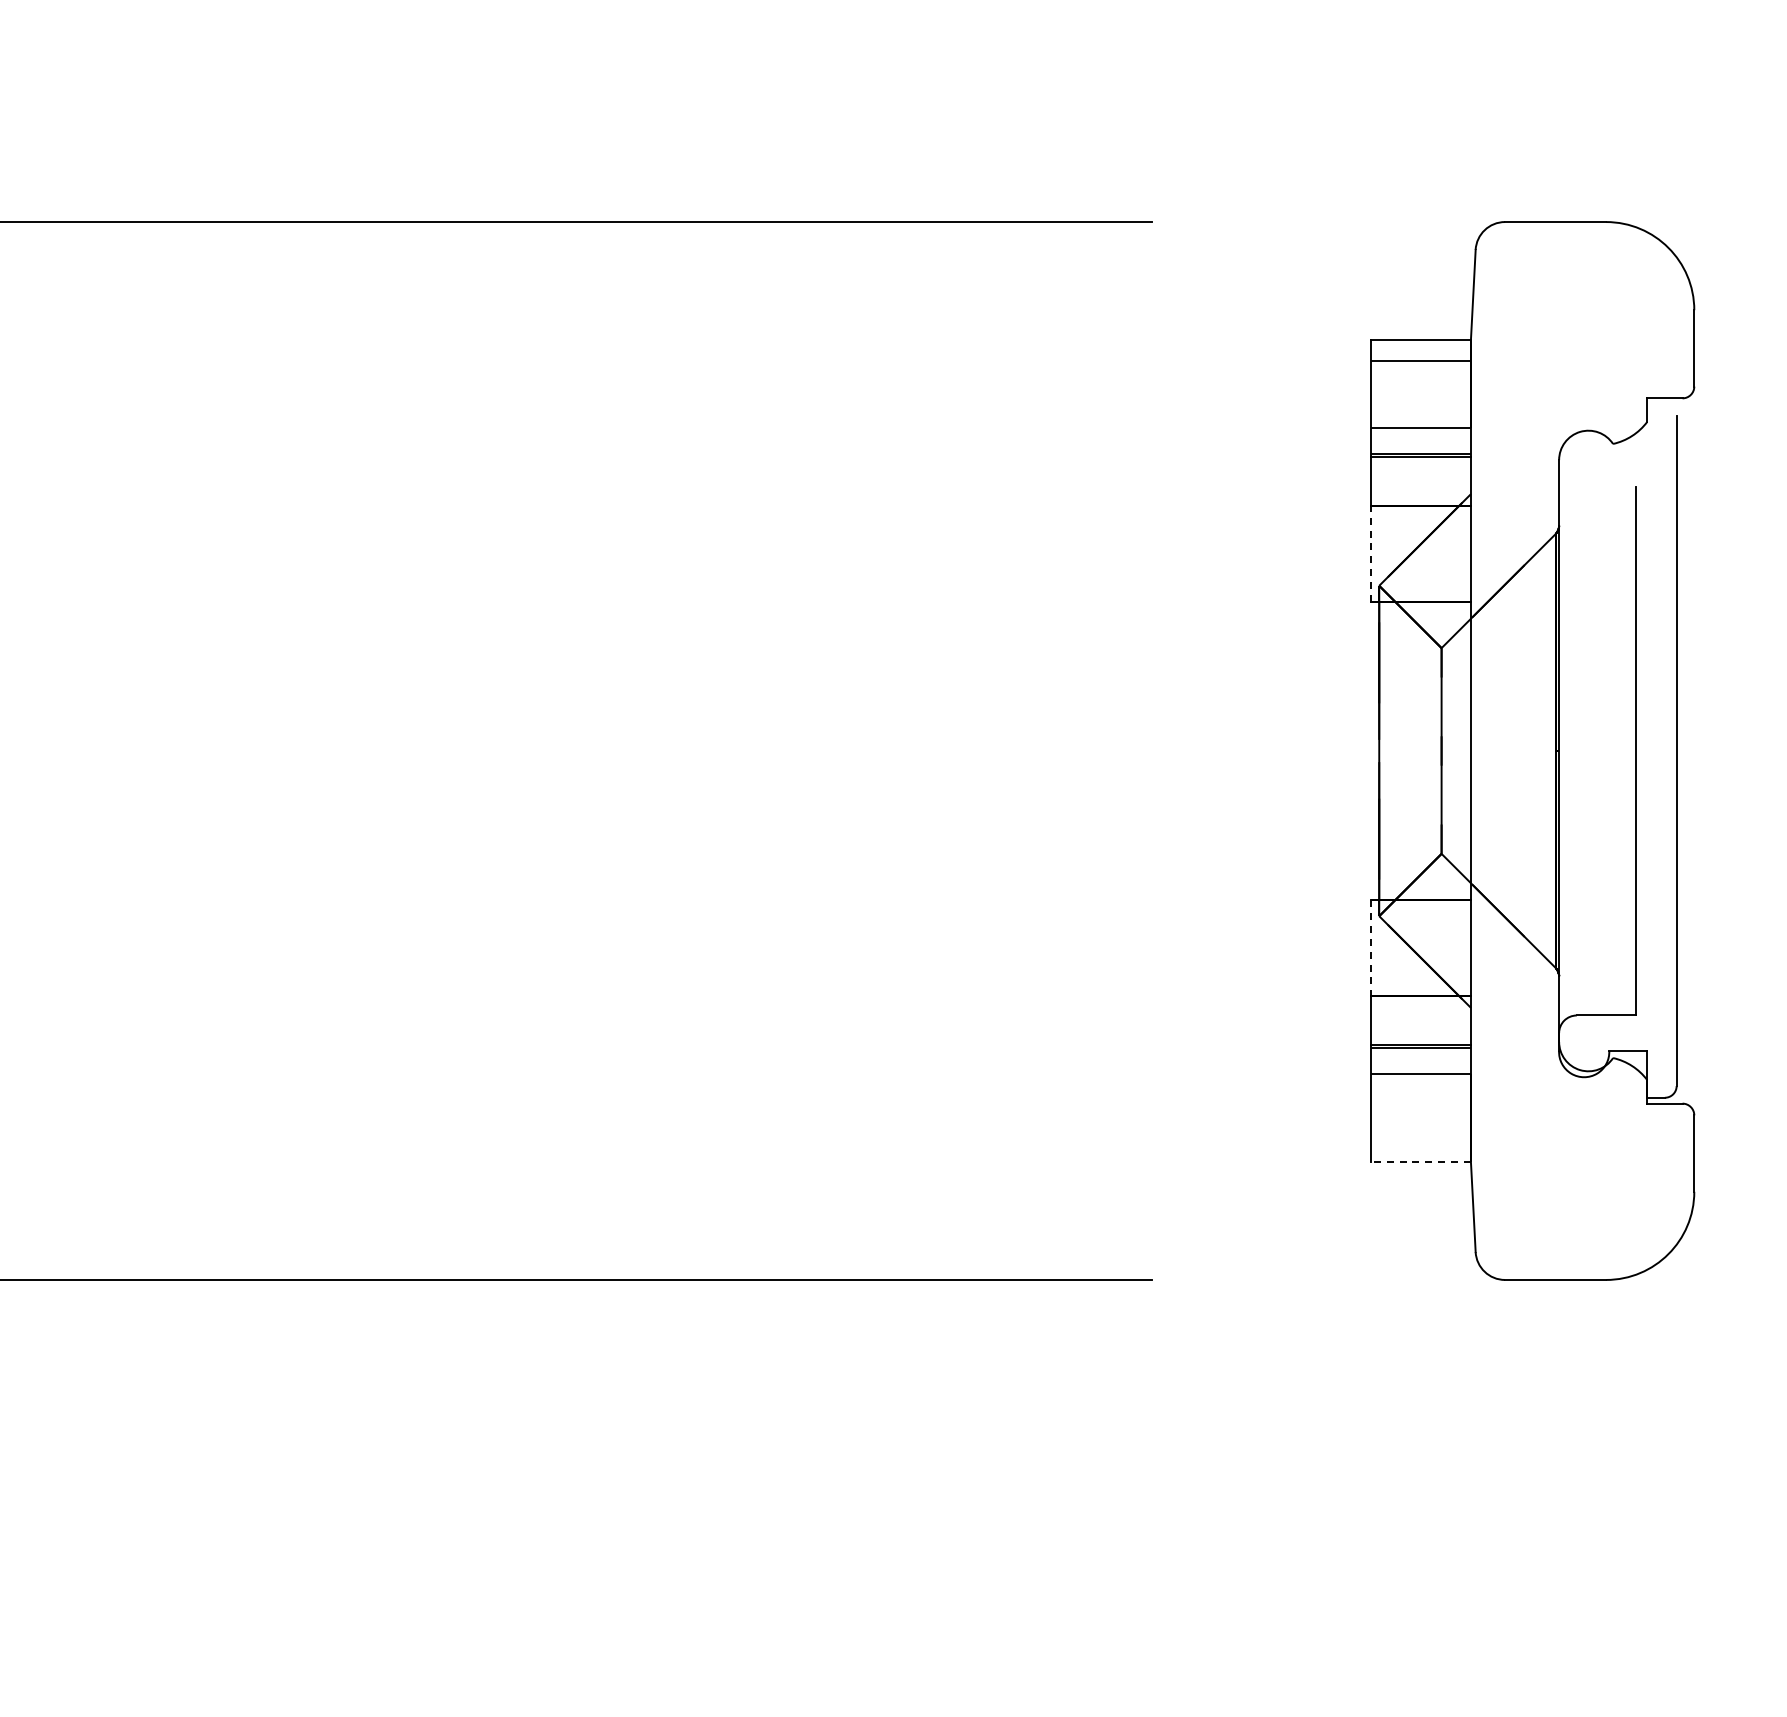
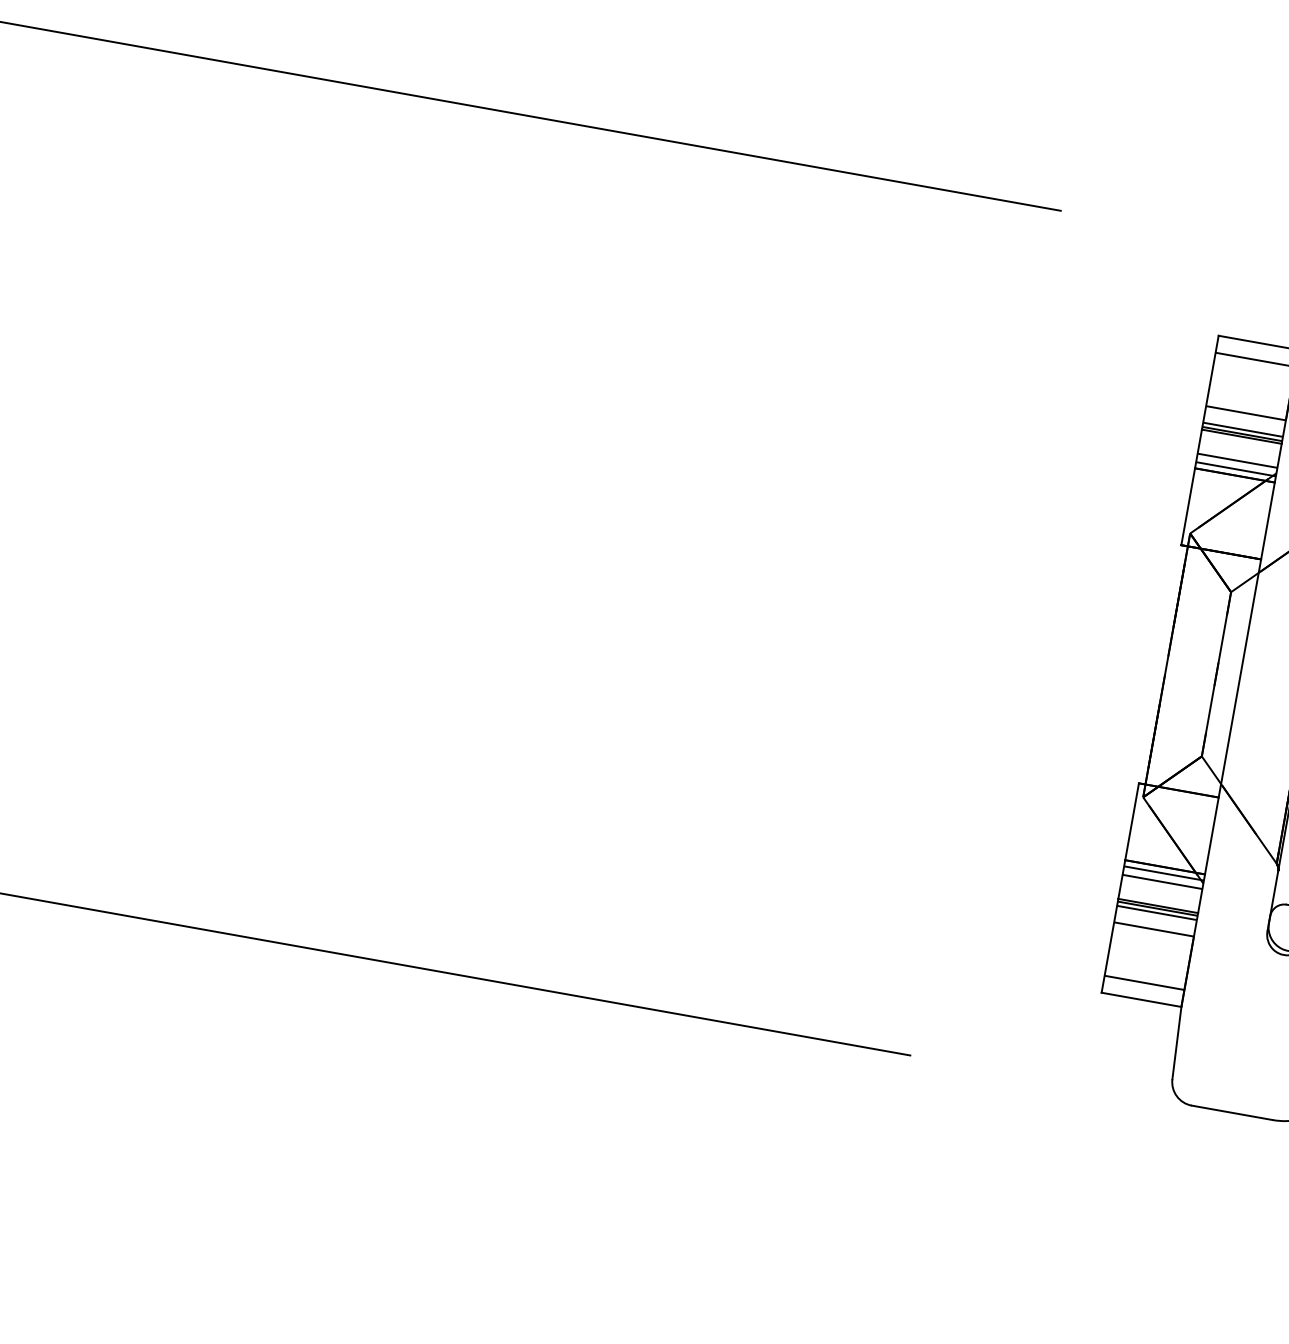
line: (1420, 448) -> (1242, 429), added
line: (1420, 487) -> (1237, 460), added
line: (1420, 497) -> (1235, 468), added
line: (1371, 553) -> (1188, 506), dashed -> solid
line: (1371, 948) -> (1132, 822), dashed -> solid
line: (1420, 1004) -> (1163, 873), added
line: (1420, 1014) -> (1162, 881), added
line: (1420, 1053) -> (1156, 912), added
line: (1420, 1141) -> (1144, 983), added
line: (1421, 1162) -> (1141, 999), dashed -> solid

